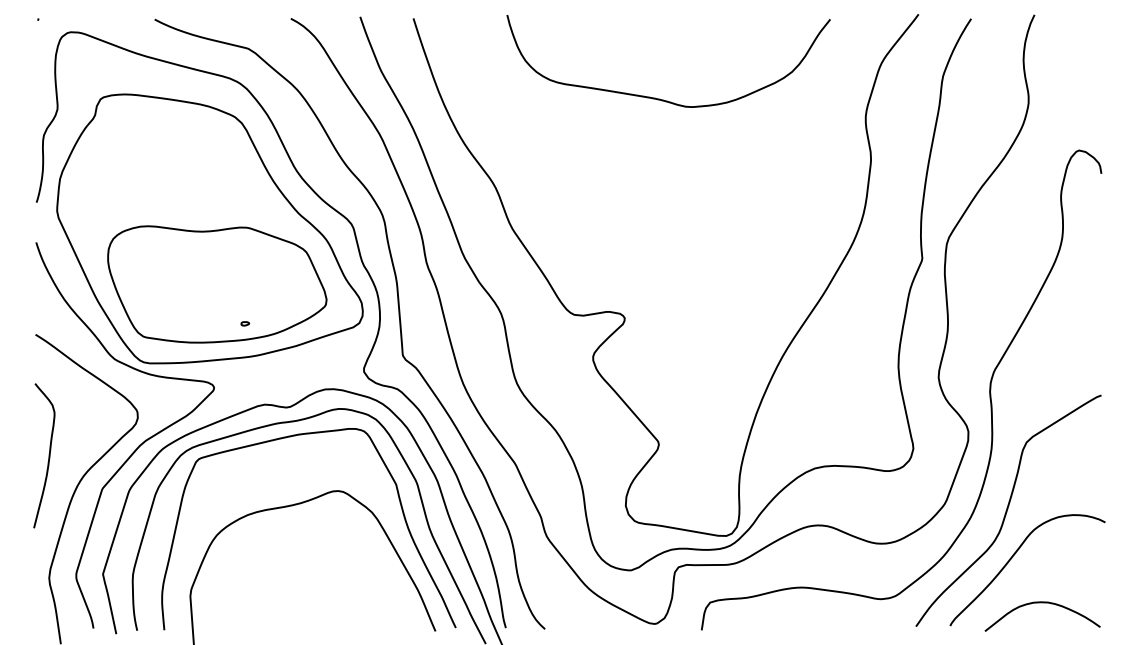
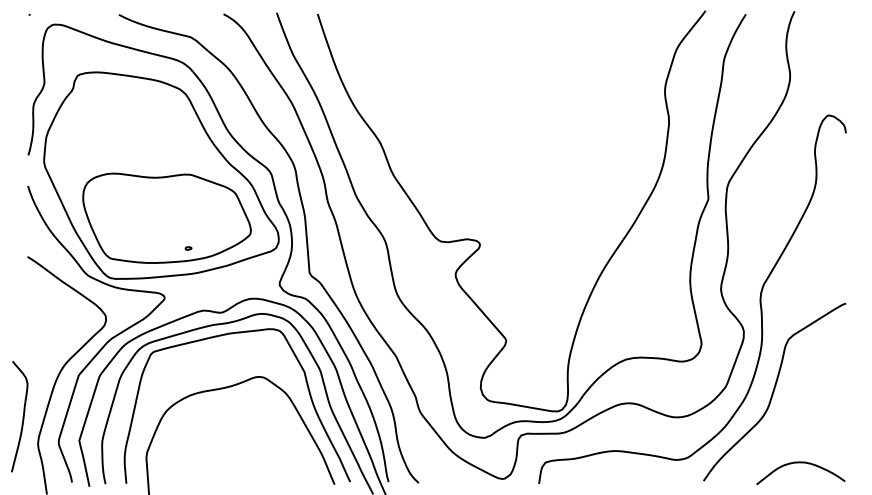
curve: (659, 98) -> (506, 75), removed
curve: (48, 455) -> (22, 416), moved
curve: (1012, 558) -> (777, 428), removed

